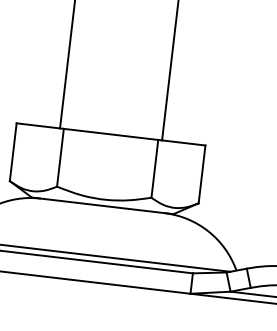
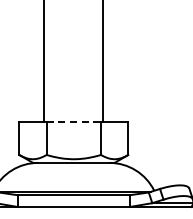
line: (112, 134) -> (74, 121), solid -> dashed

